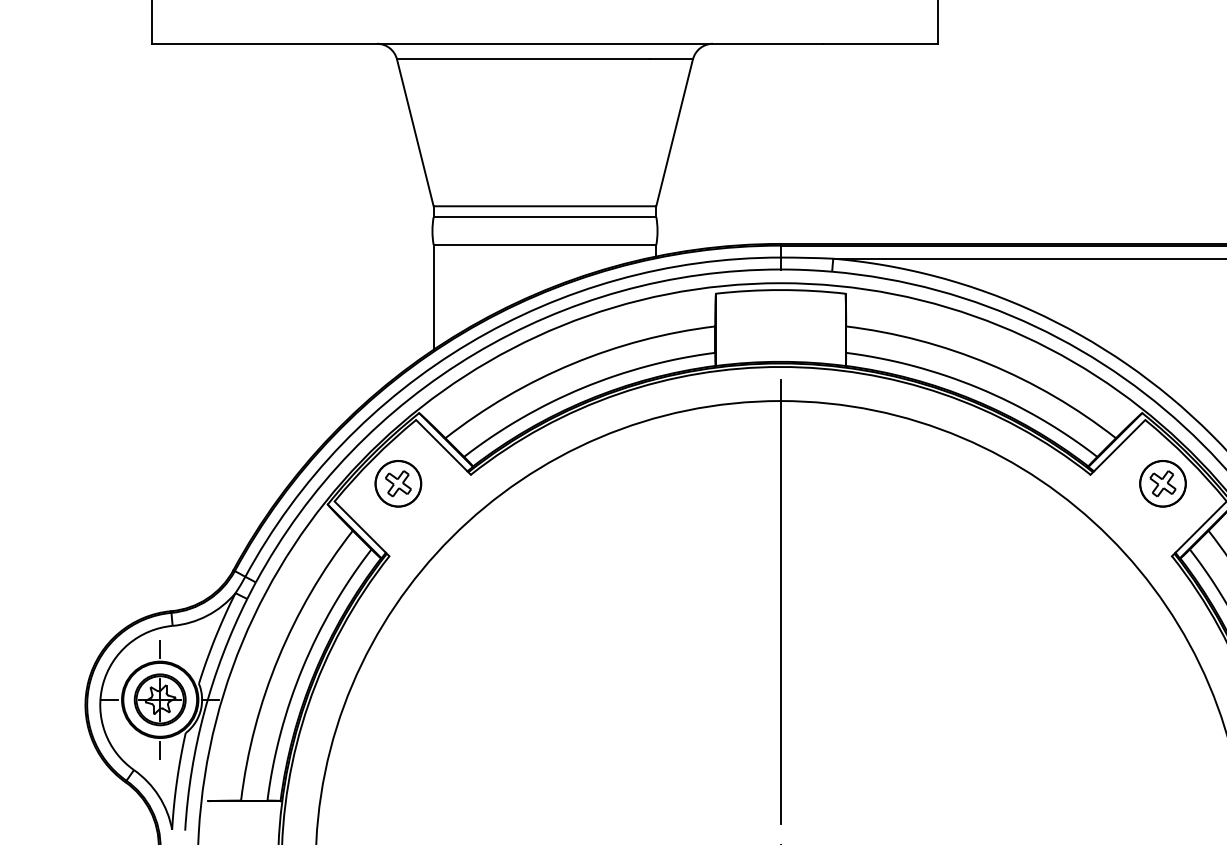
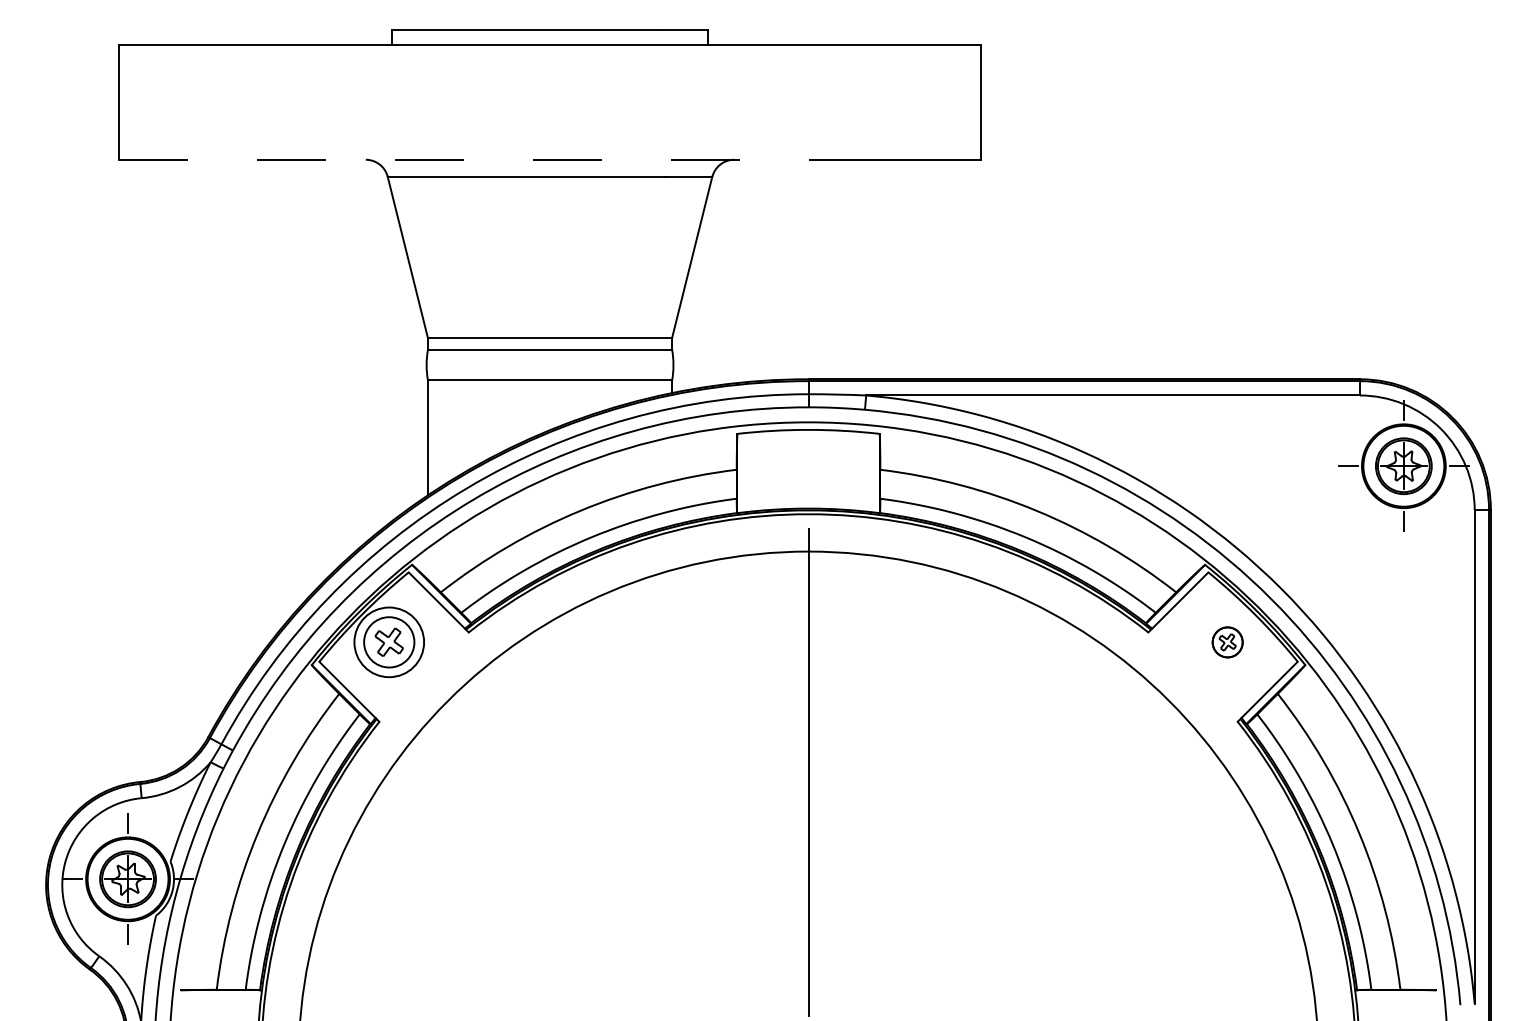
line: (487, 43) -> (486, 159), solid -> dashed
circle: (398, 483) -> (389, 642), size x1.4
part: (1162, 483) -> (1227, 642), size x0.6

